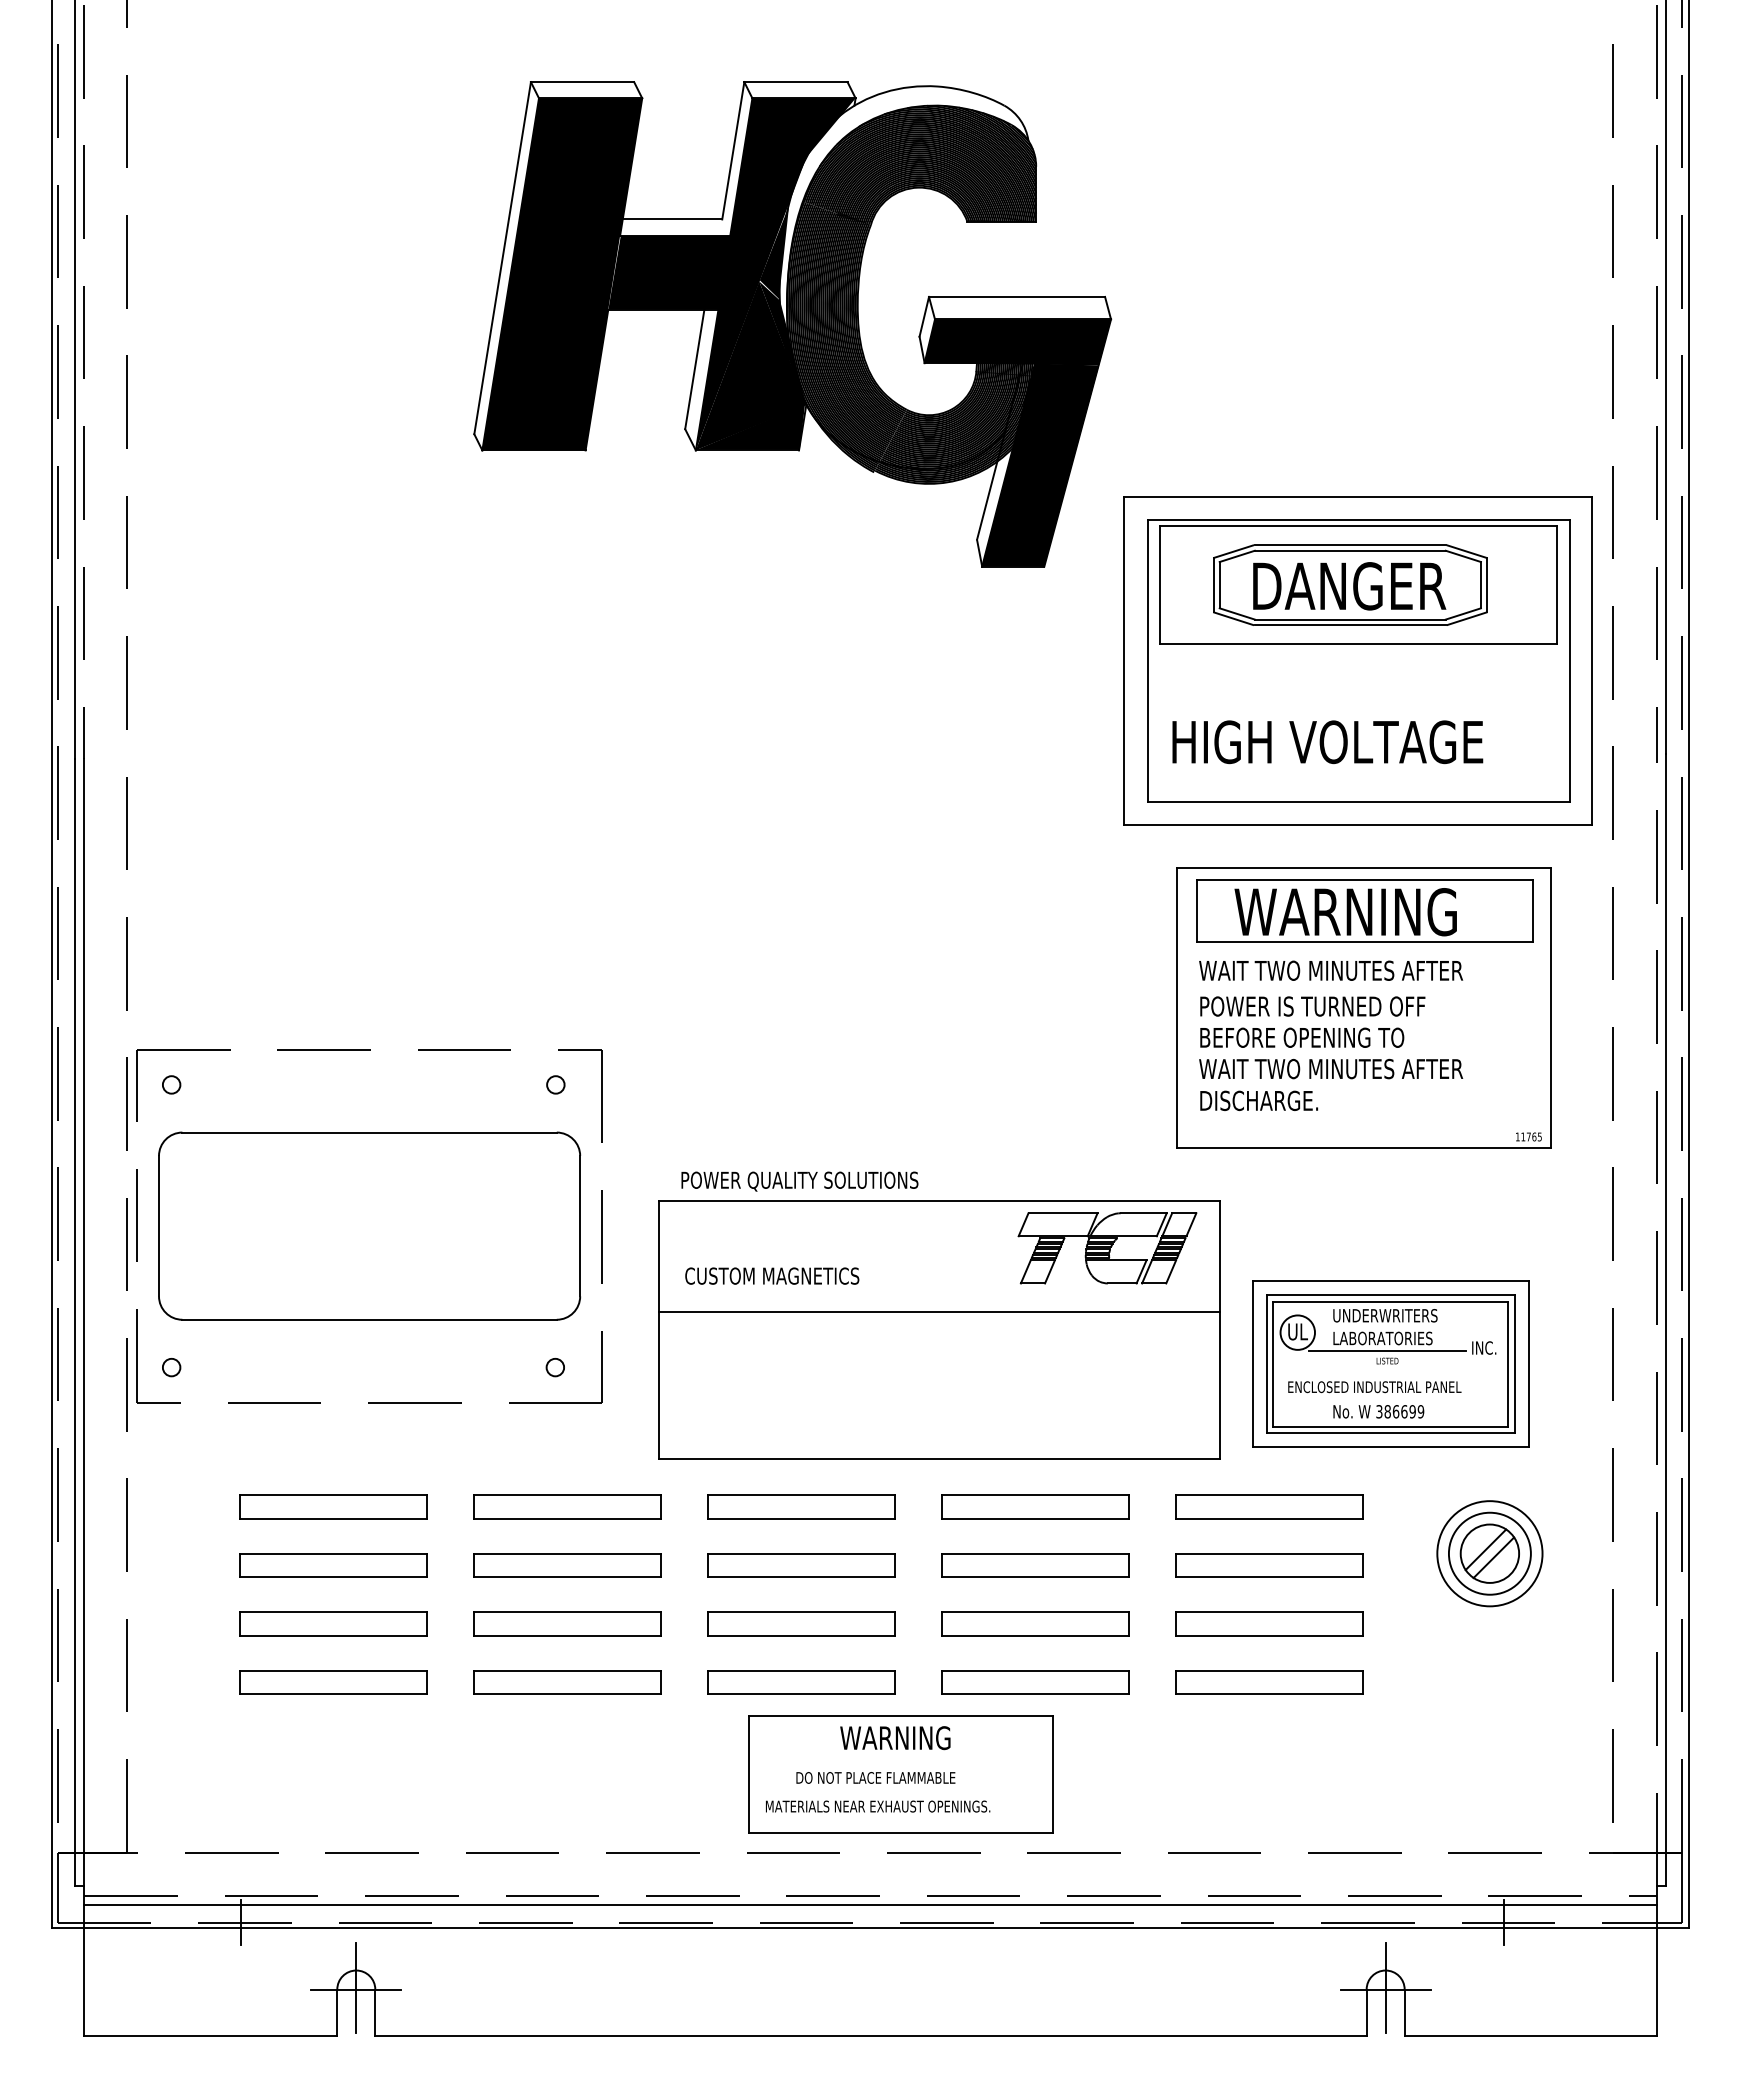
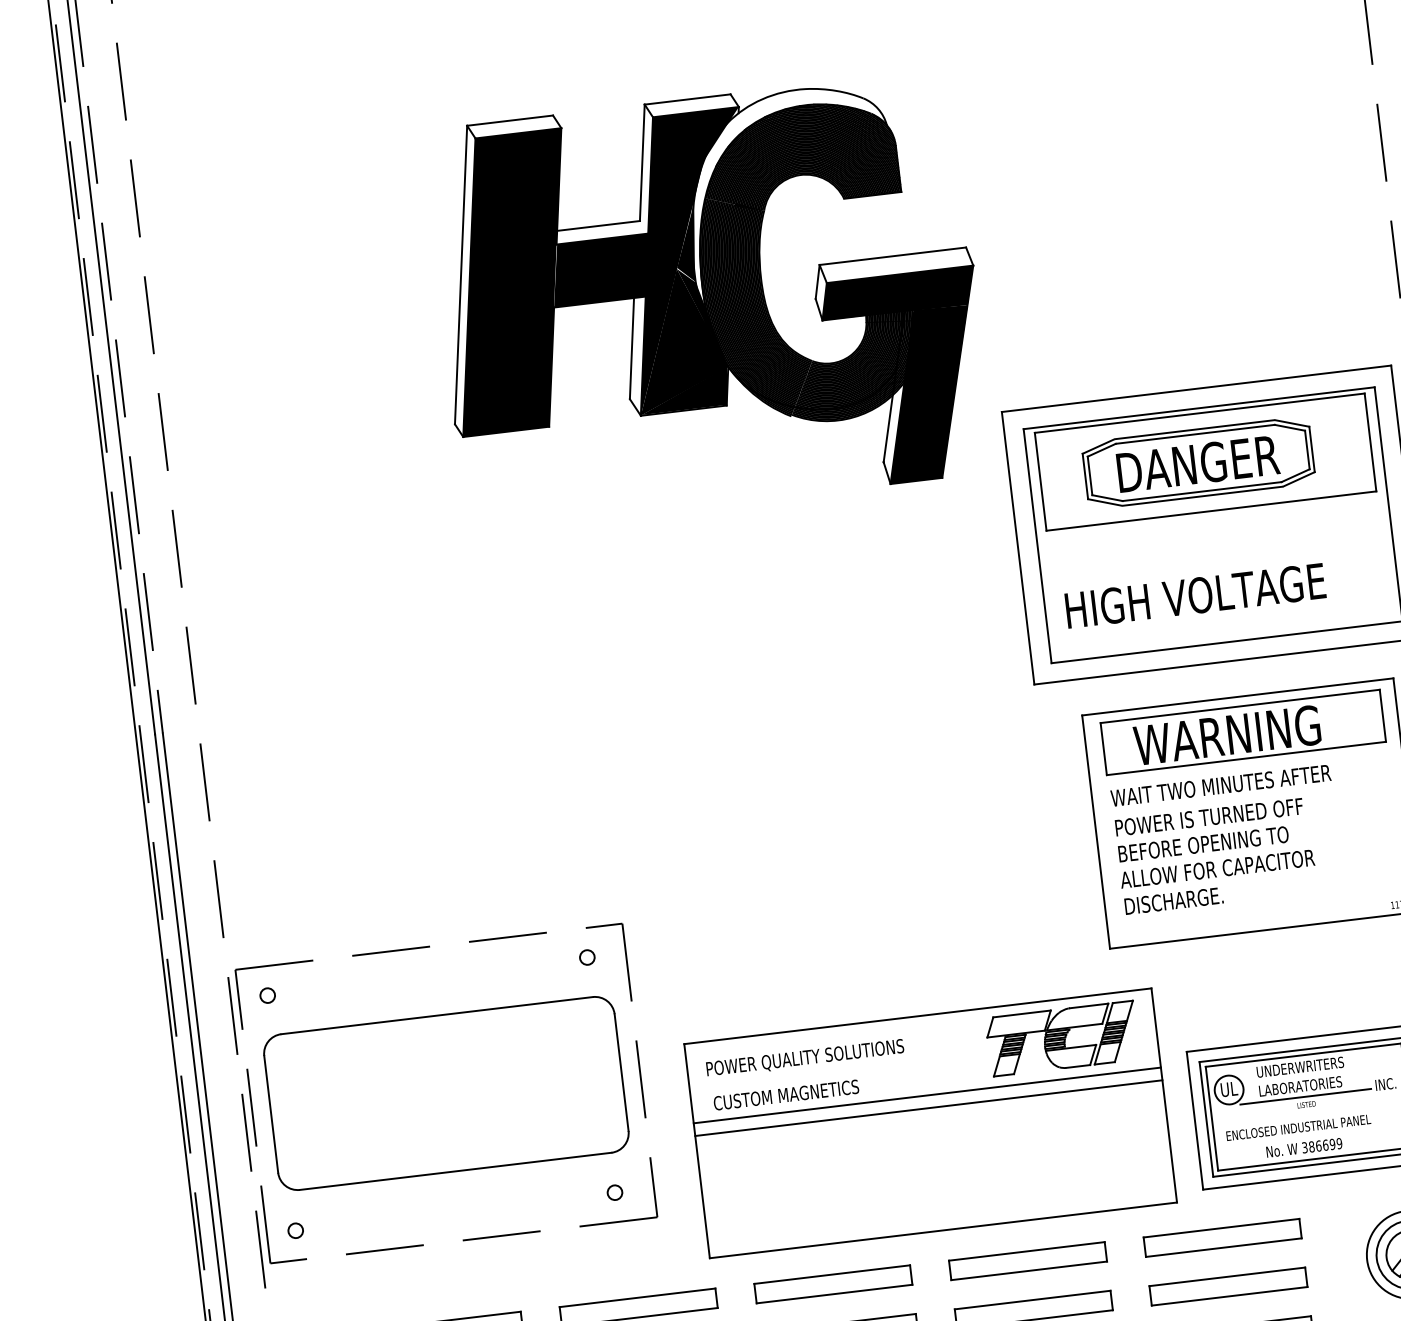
text: (1330, 1068) -> (1230, 867), WAIT TWO MINUTES AFTER -> ALLOW FOR CAPACITOR
text: (799, 1181) -> (804, 1058), moved
line: (939, 1296) -> (927, 1095), added

